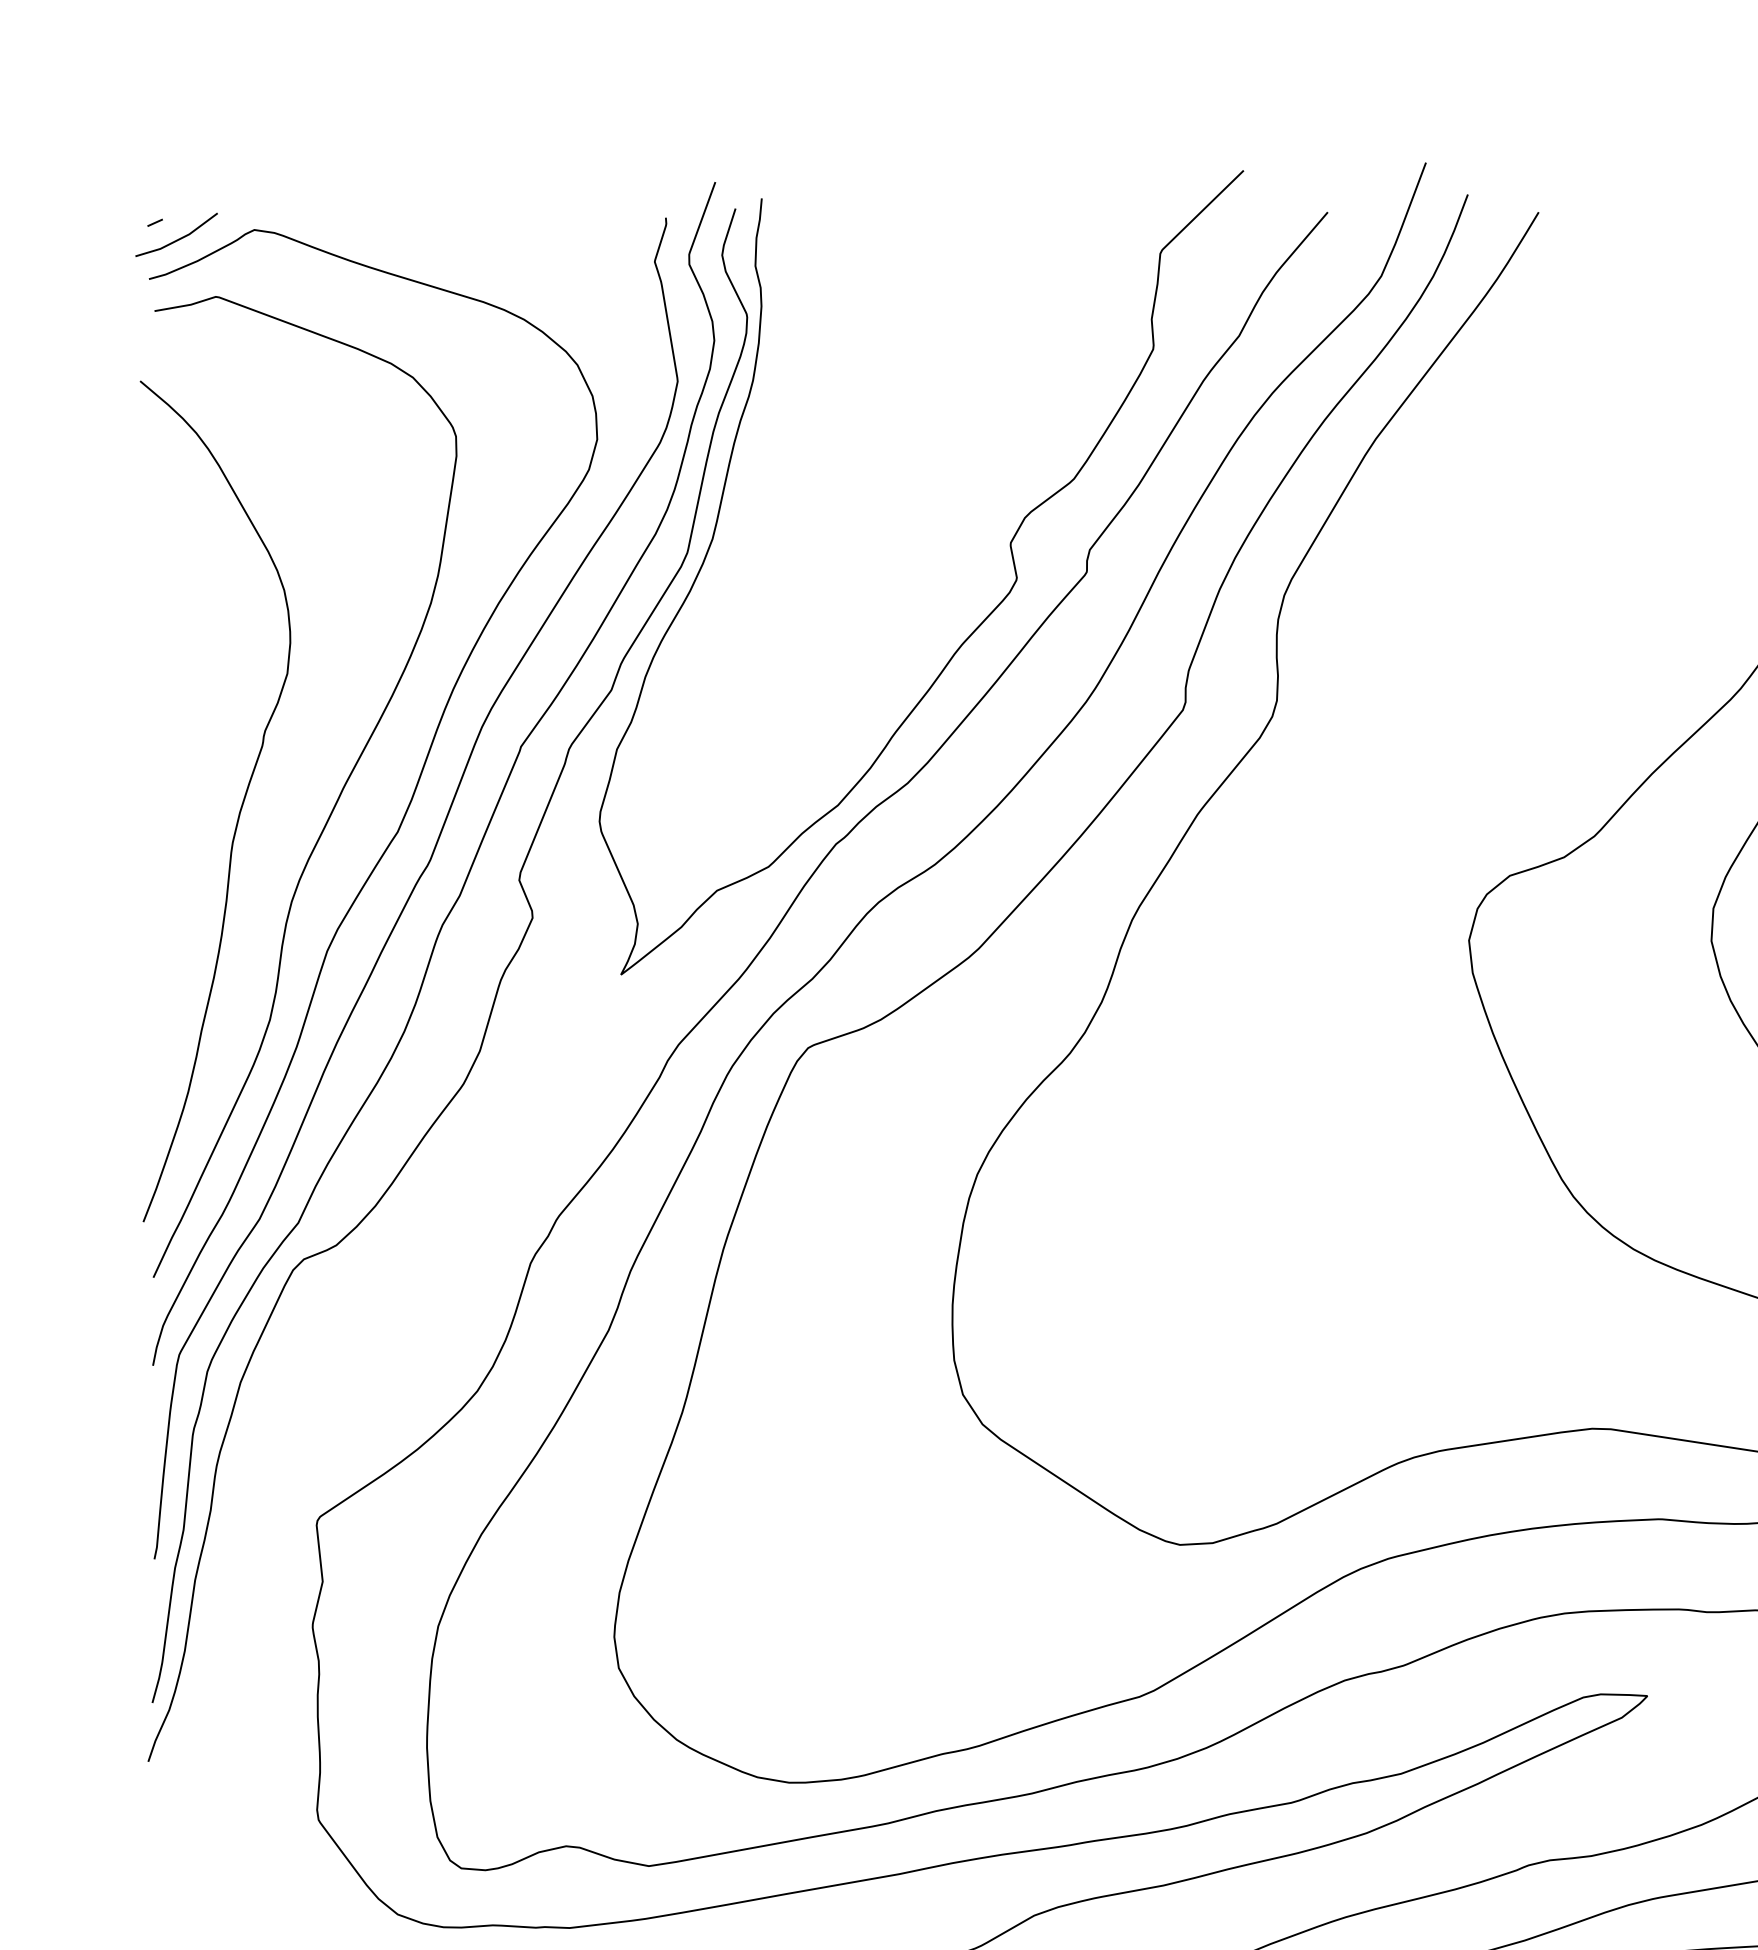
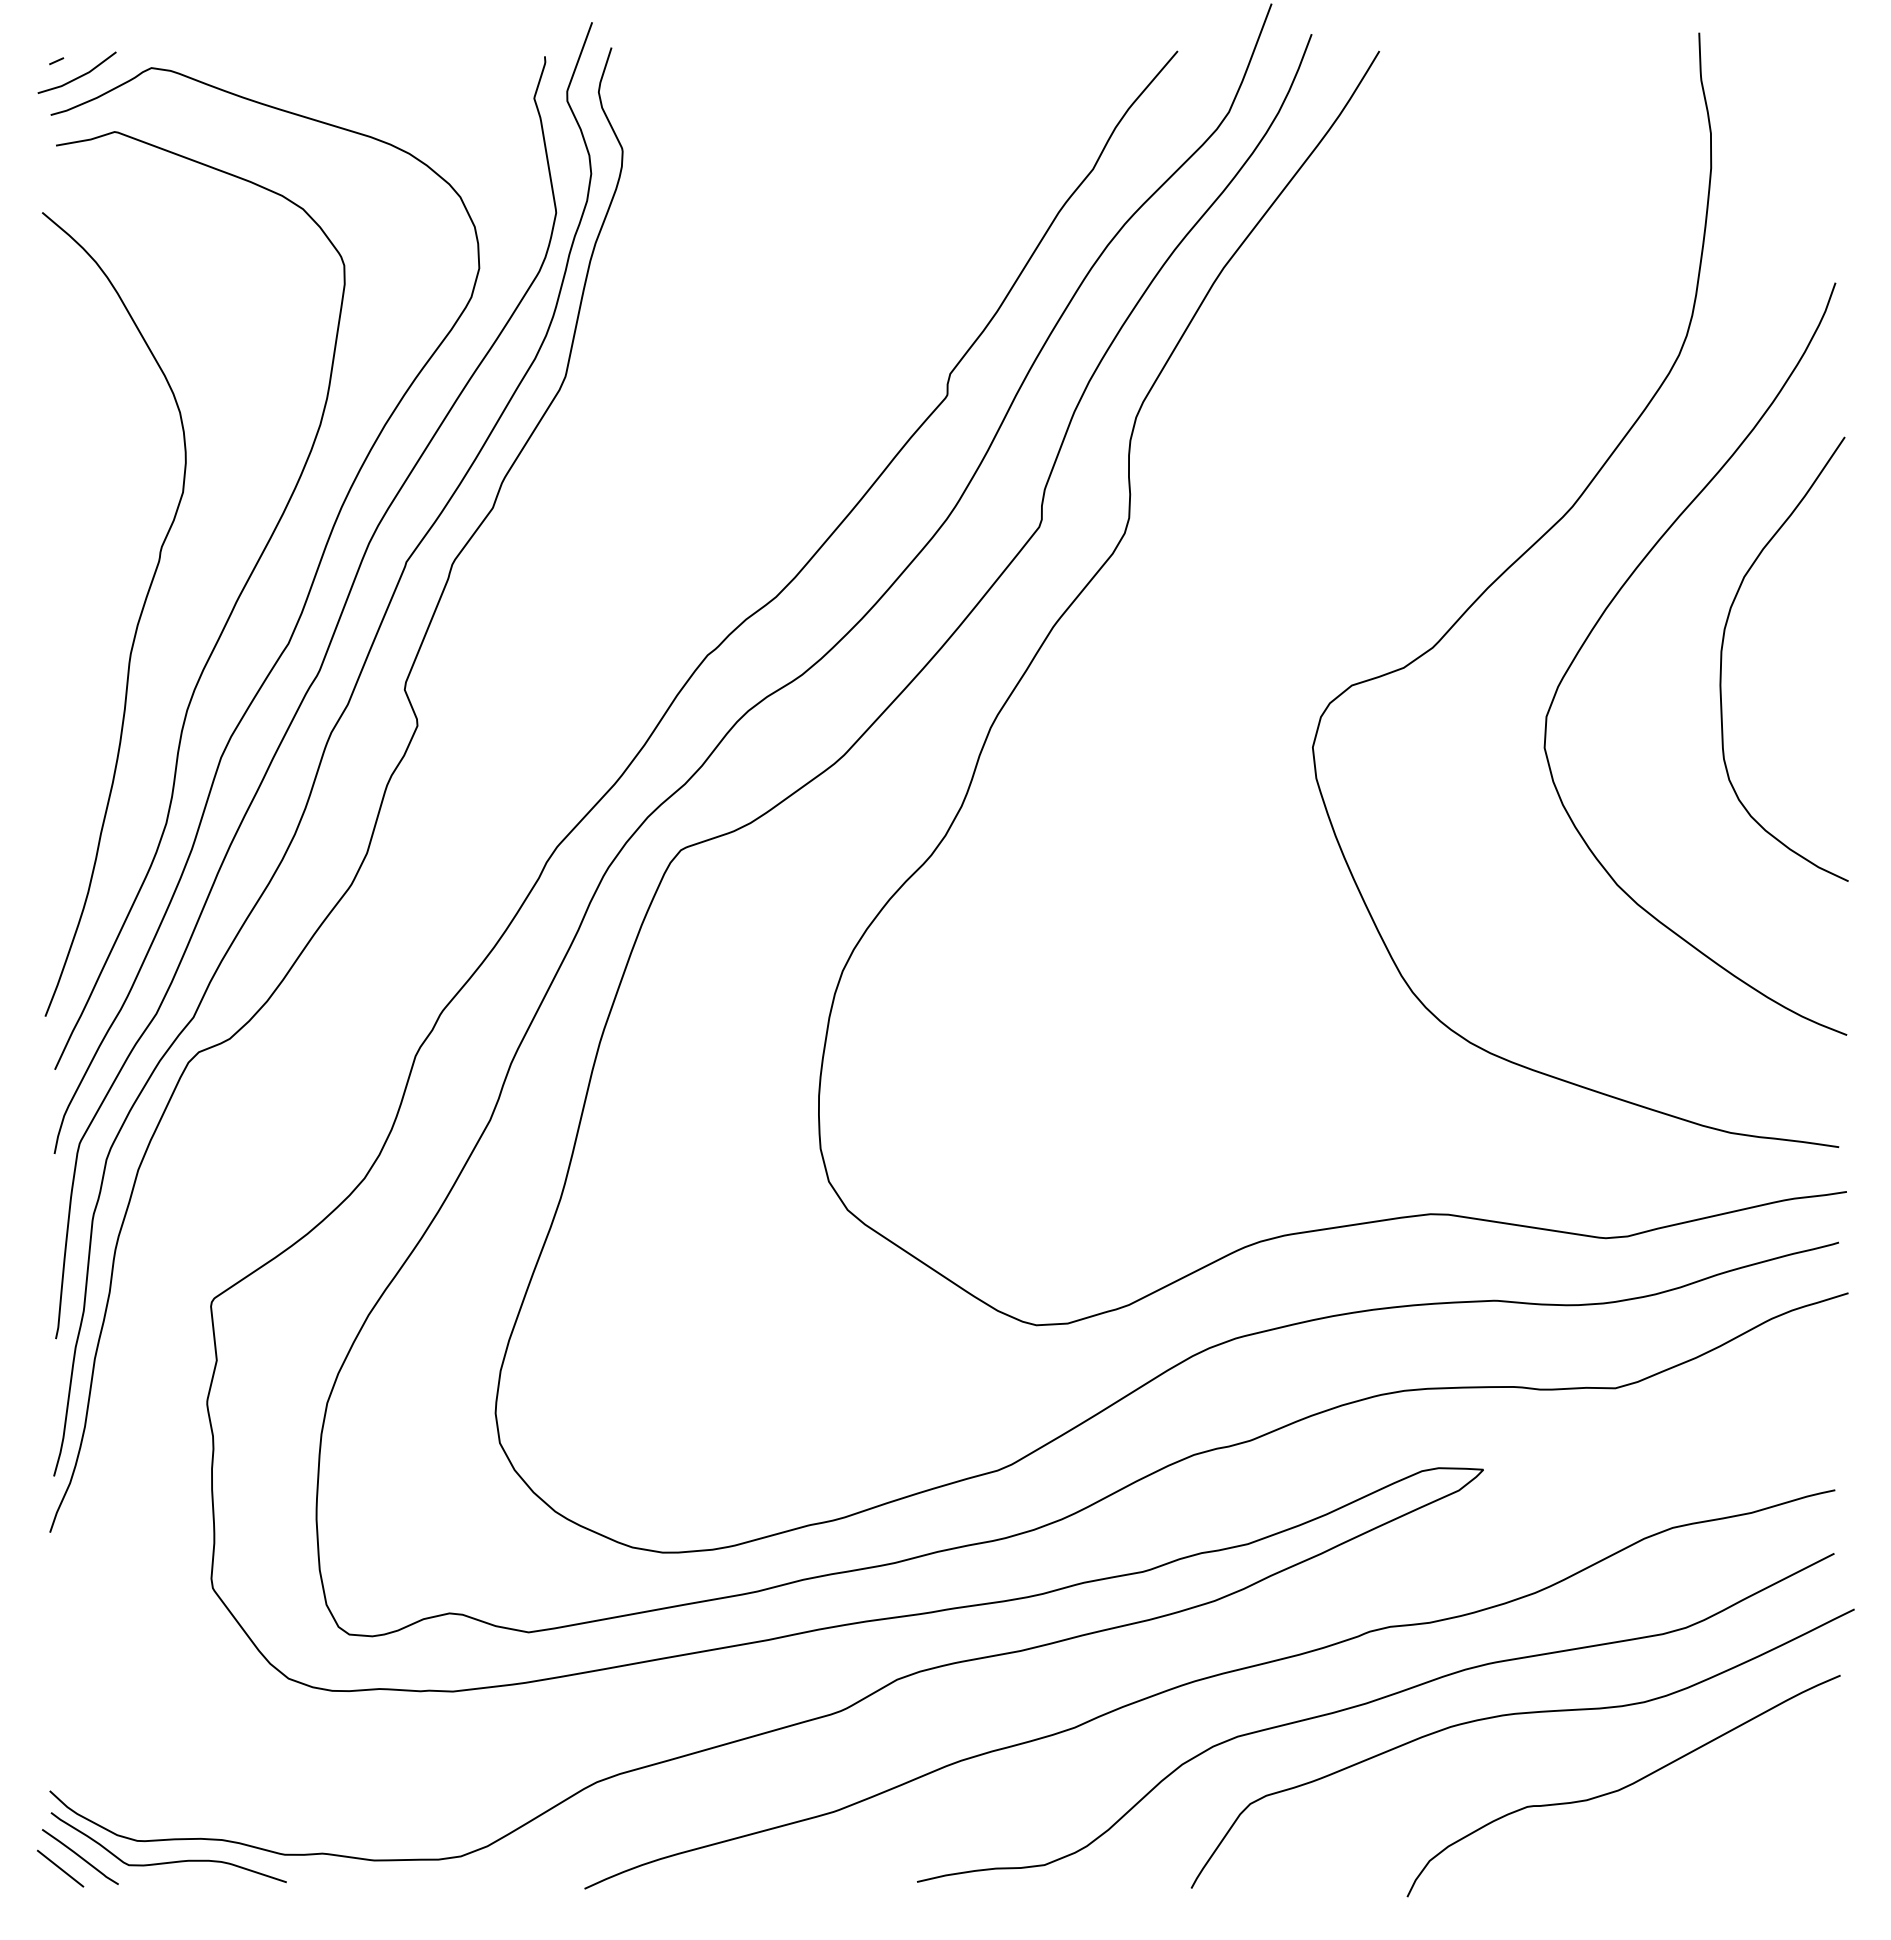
curve: (976, 627) -> (841, 448), removed

